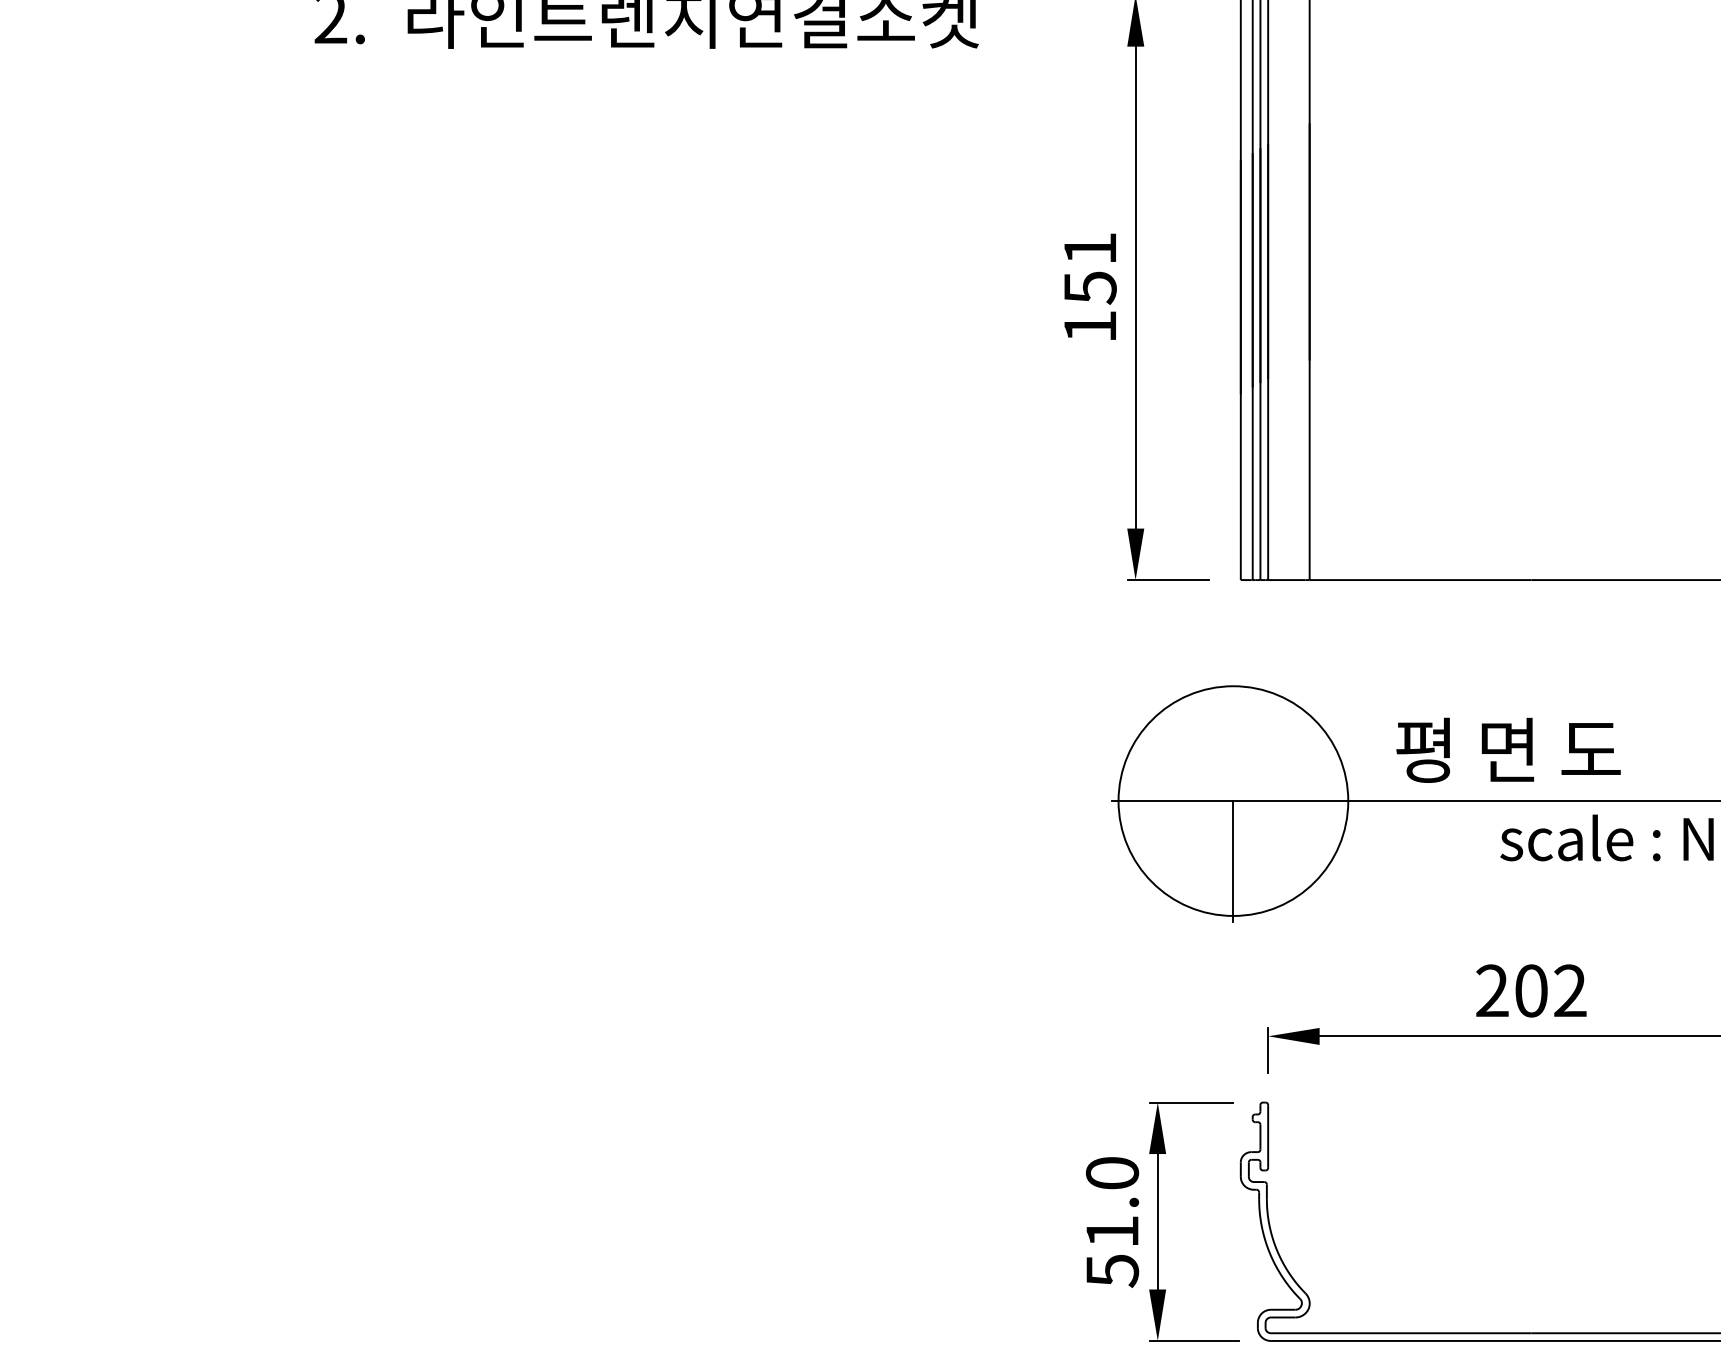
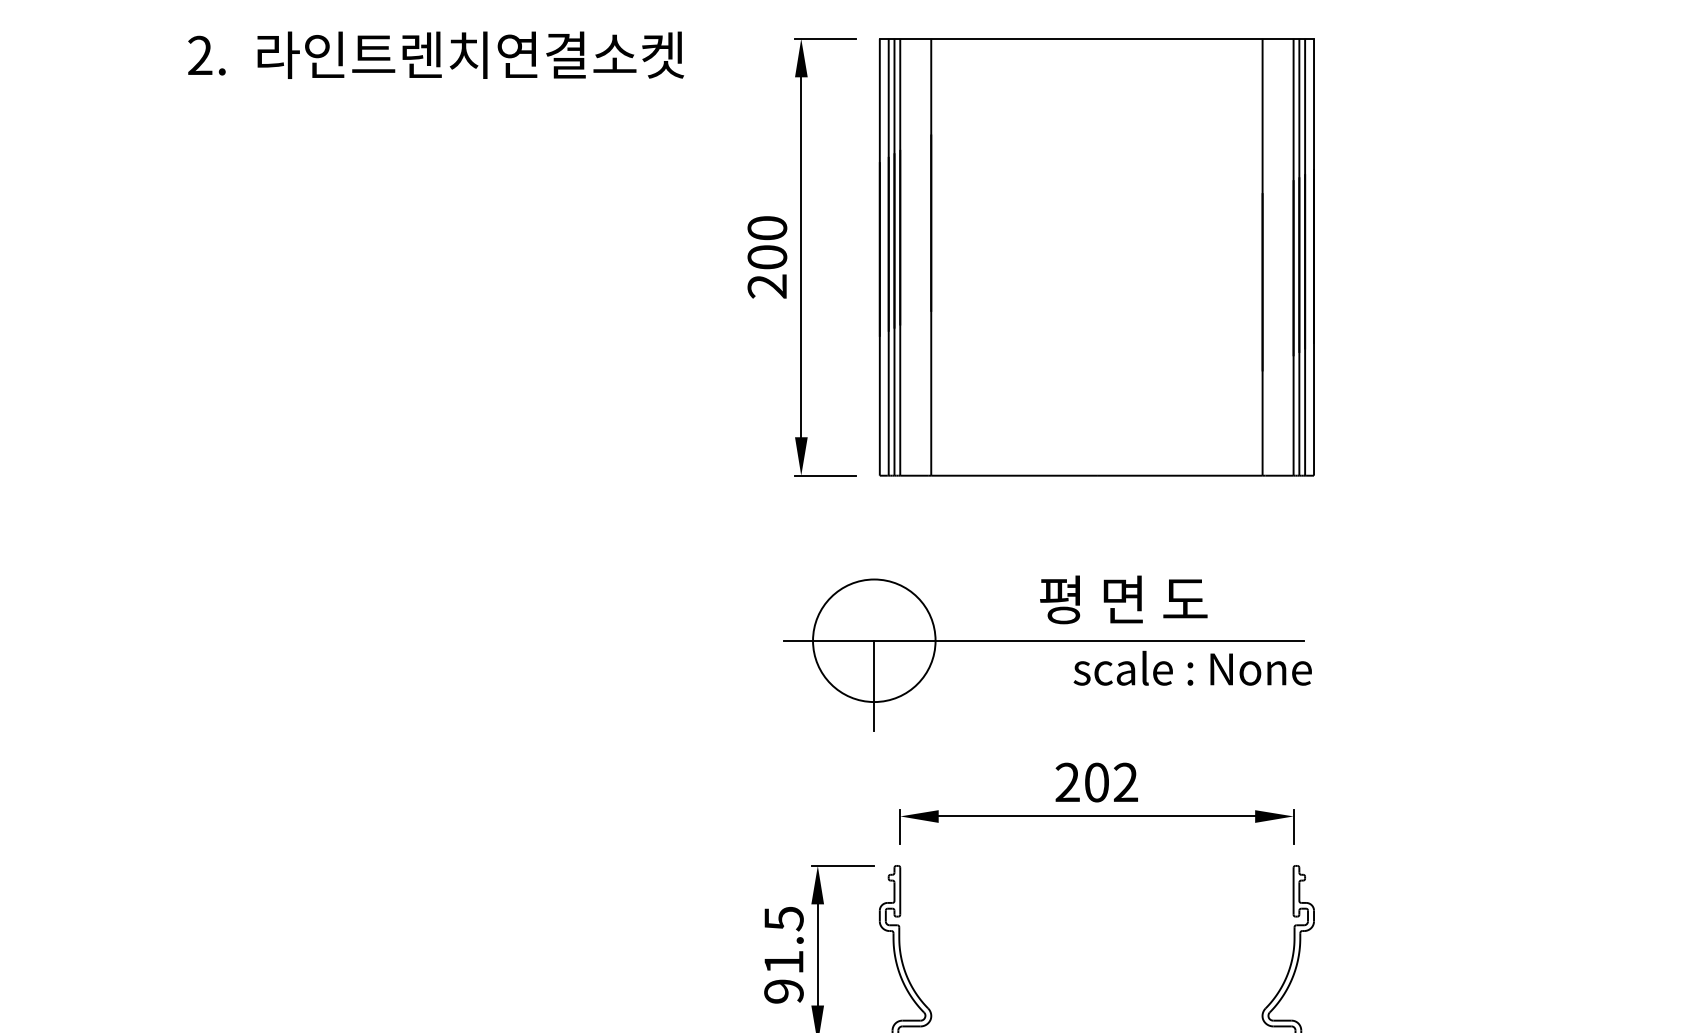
text: (1090, 287) -> (767, 257), 151 -> 200
text: (1508, 749) -> (1123, 599), moved
circle: (1233, 800) -> (874, 640), size x0.71
text: (1111, 1222) -> (783, 955), 51.0 -> 91.5

